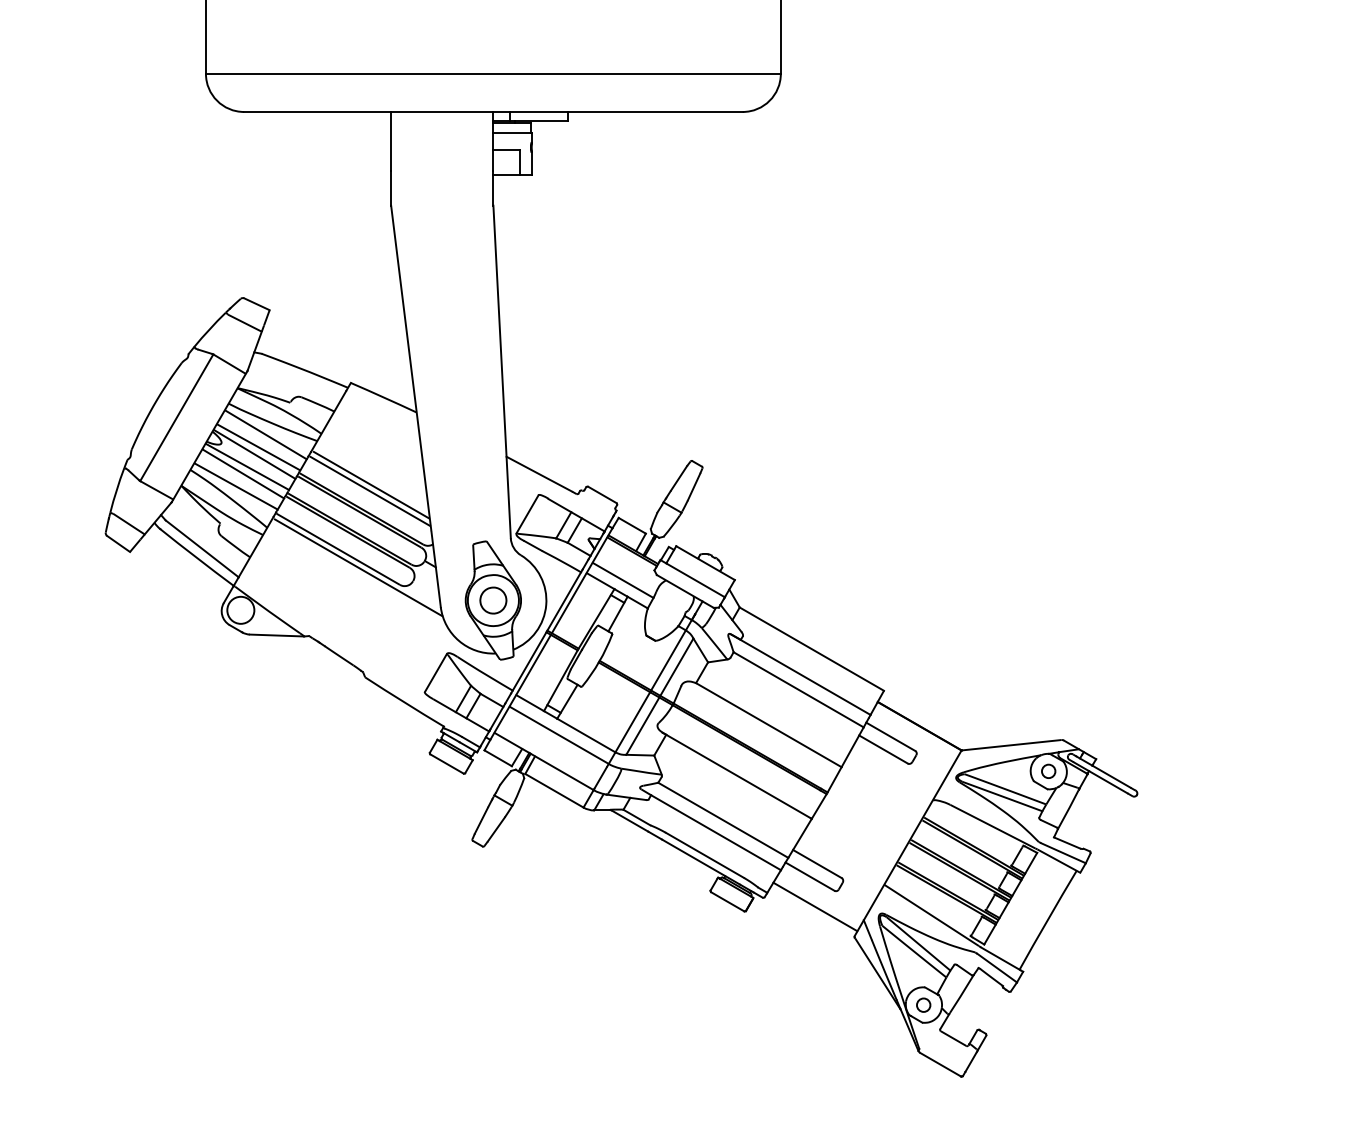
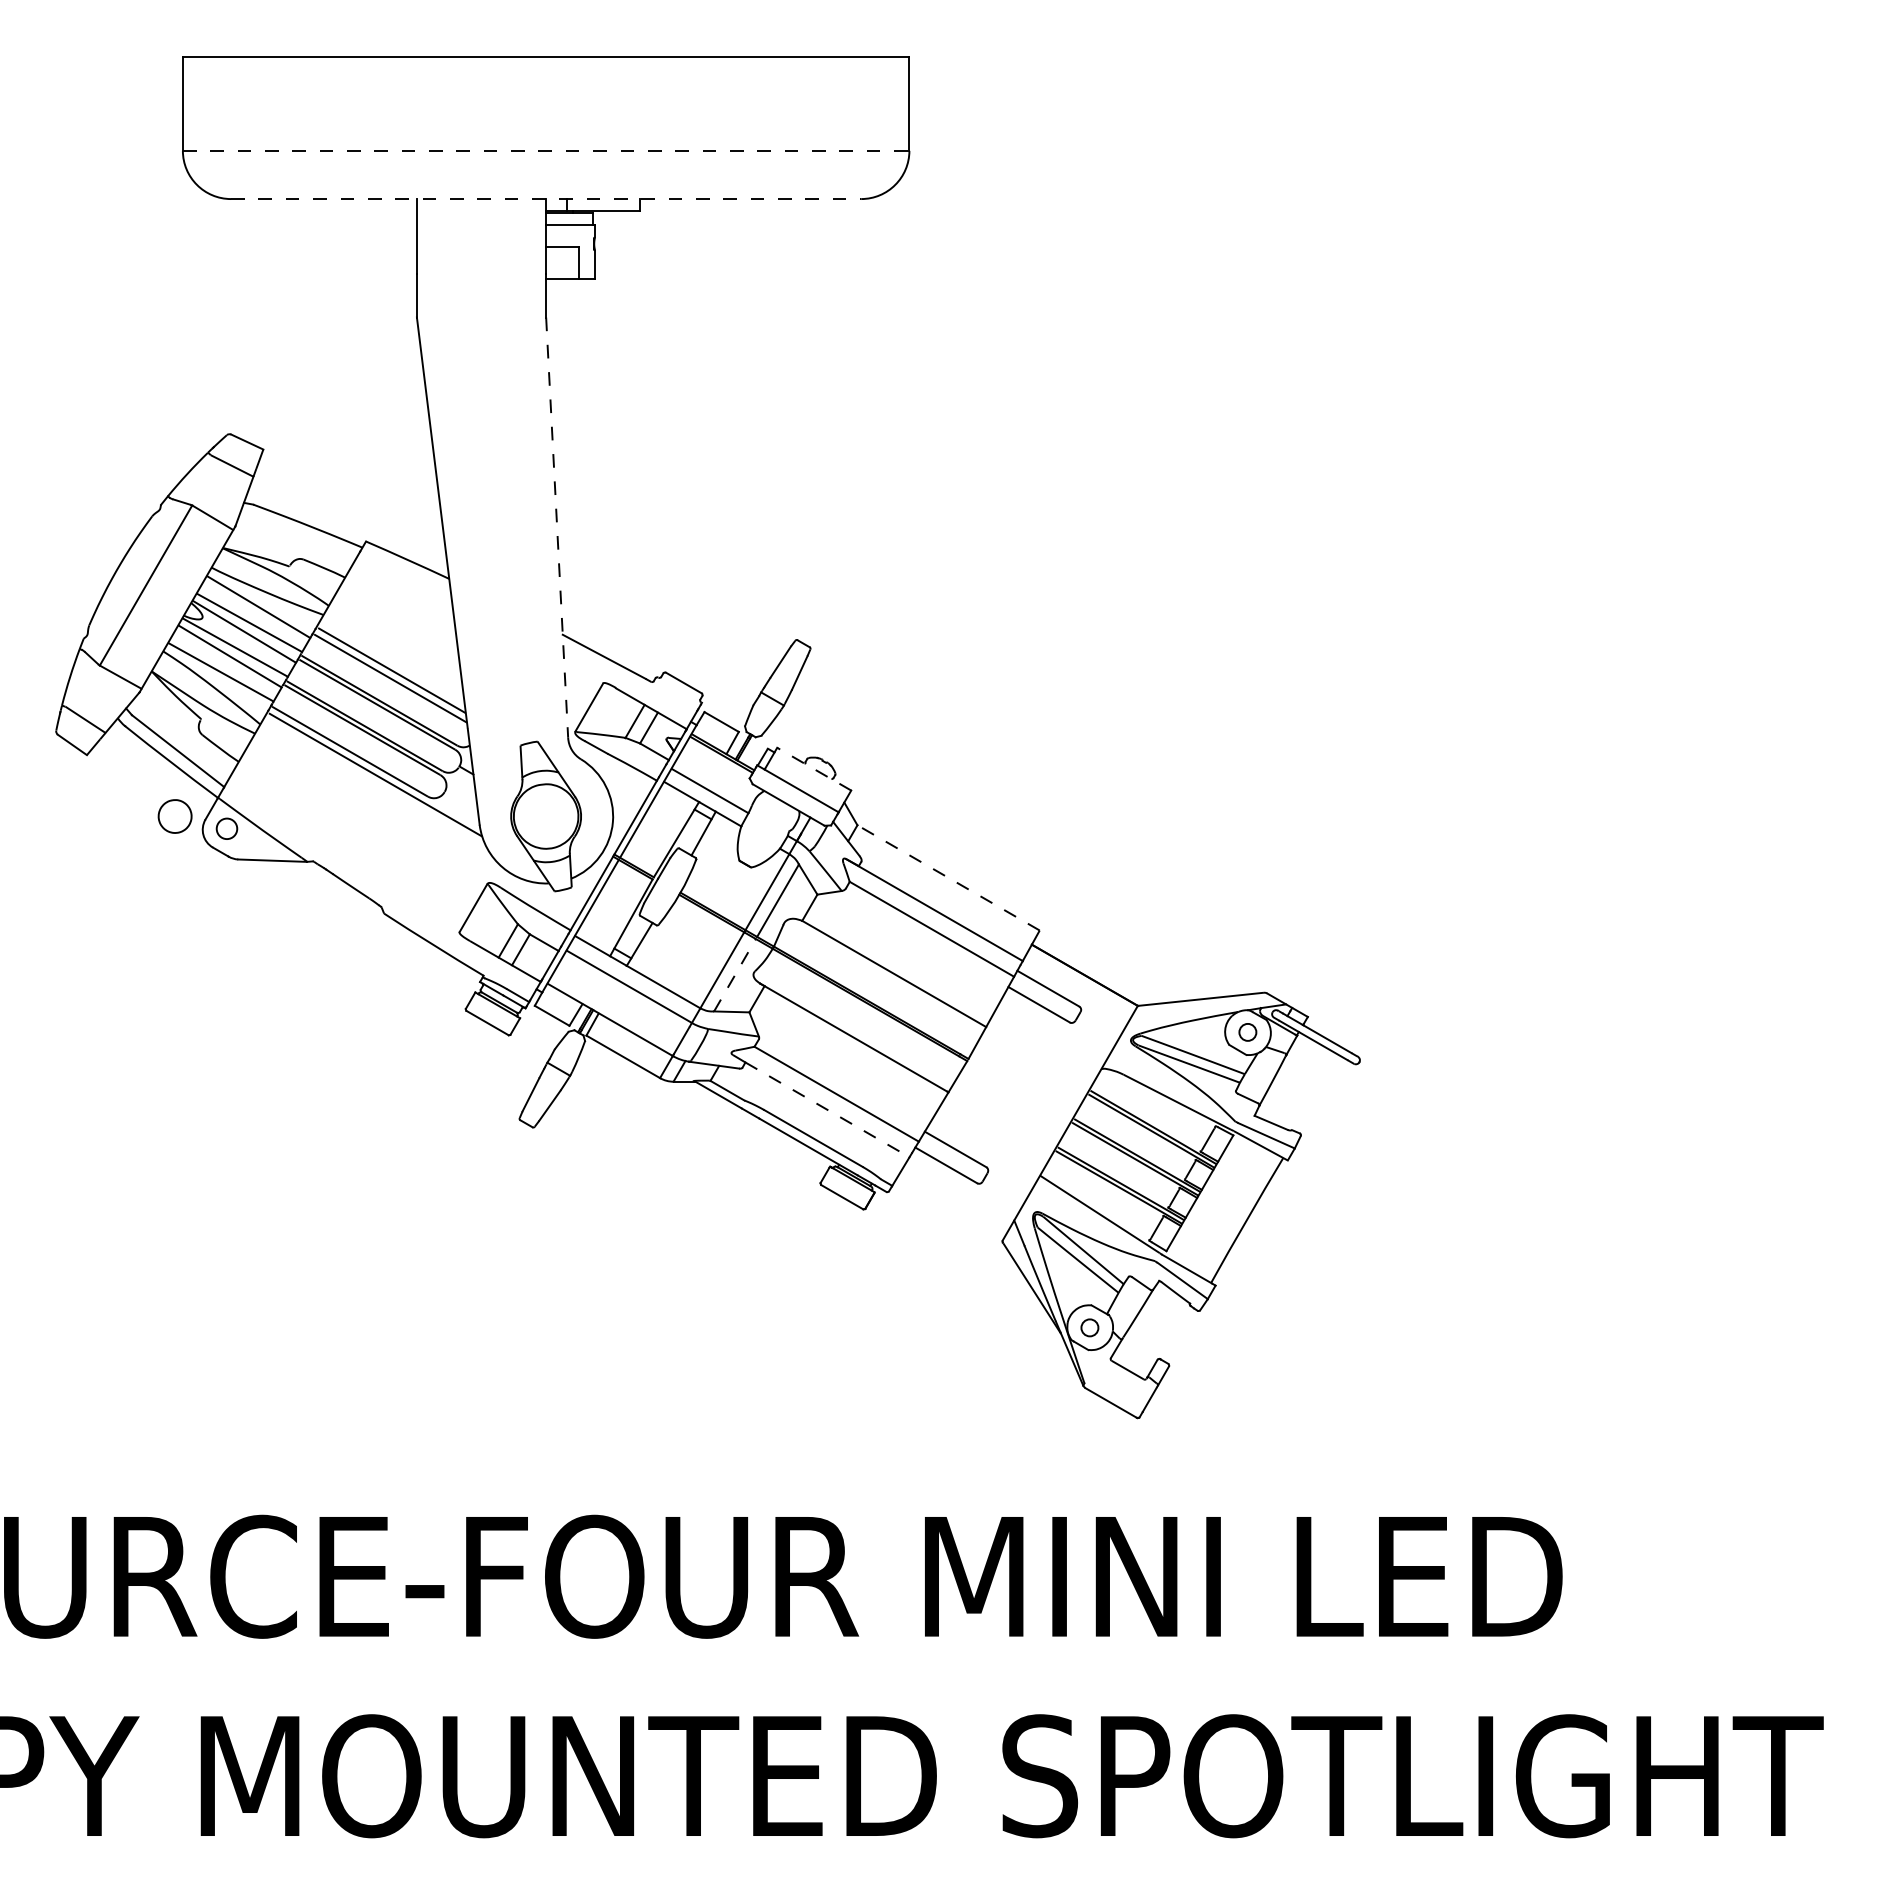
line: (493, 73) -> (546, 150), solid -> dashed
line: (493, 112) -> (546, 199), solid -> dashed
line: (502, 372) -> (557, 528), solid -> dashed
line: (705, 563) -> (814, 769), solid -> dashed
part: (492, 600) -> (174, 816), moved
circle: (240, 610) -> (226, 828), size x0.6
line: (811, 648) -> (948, 877), solid -> dashed
line: (643, 726) -> (735, 975), solid -> dashed
line: (716, 832) -> (827, 1109), solid -> dashed
line: (814, 906) -> (952, 1203), removed

